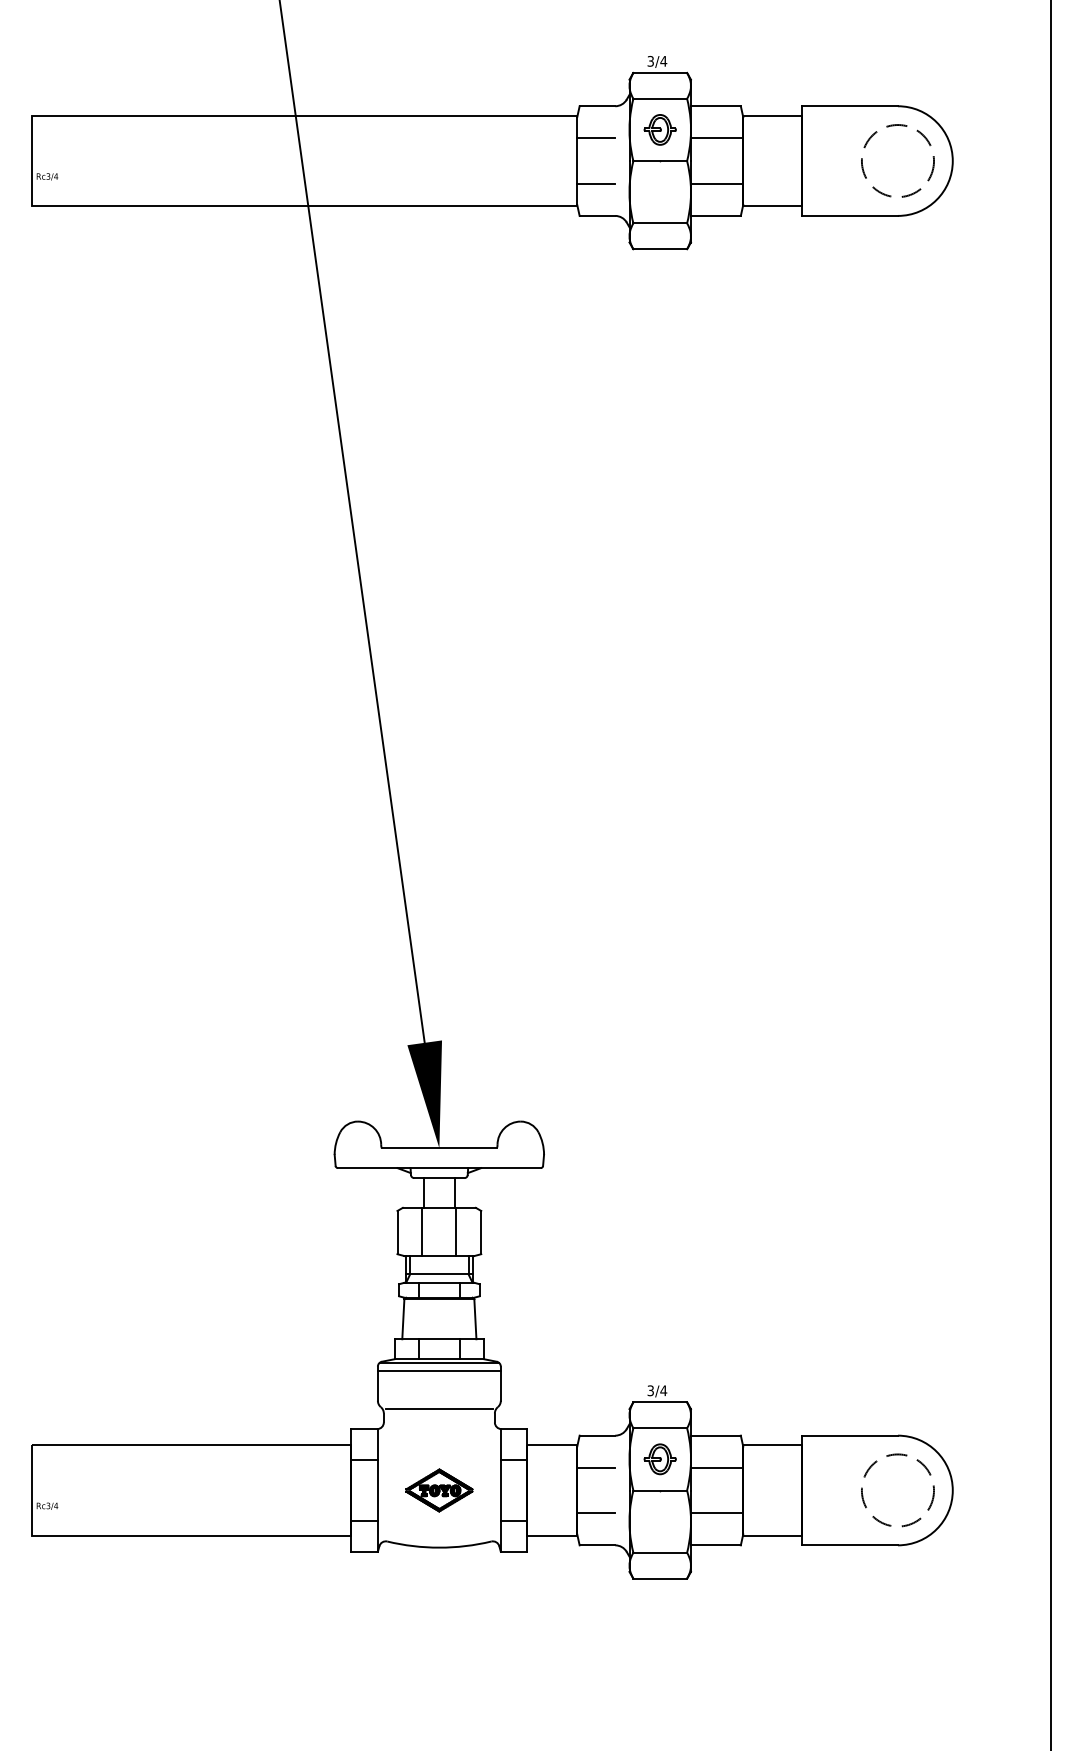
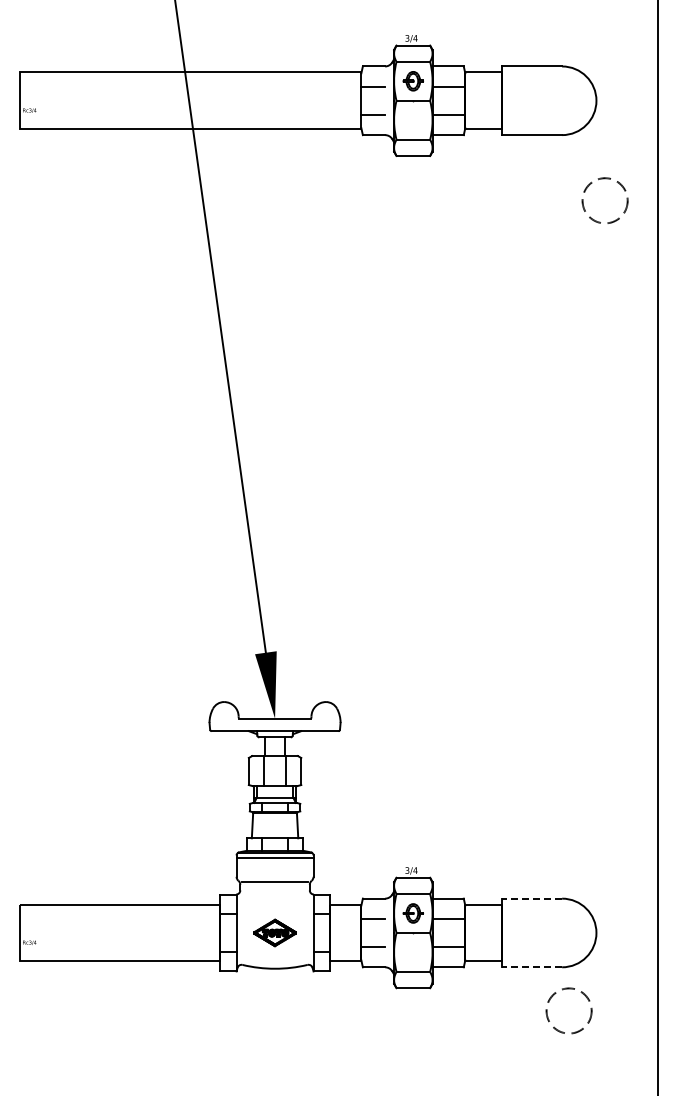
circle: (896, 160) -> (604, 200), moved
line: (849, 1435) -> (531, 898), solid -> dashed
circle: (896, 1489) -> (568, 1010), moved
line: (849, 1545) -> (531, 967), solid -> dashed

